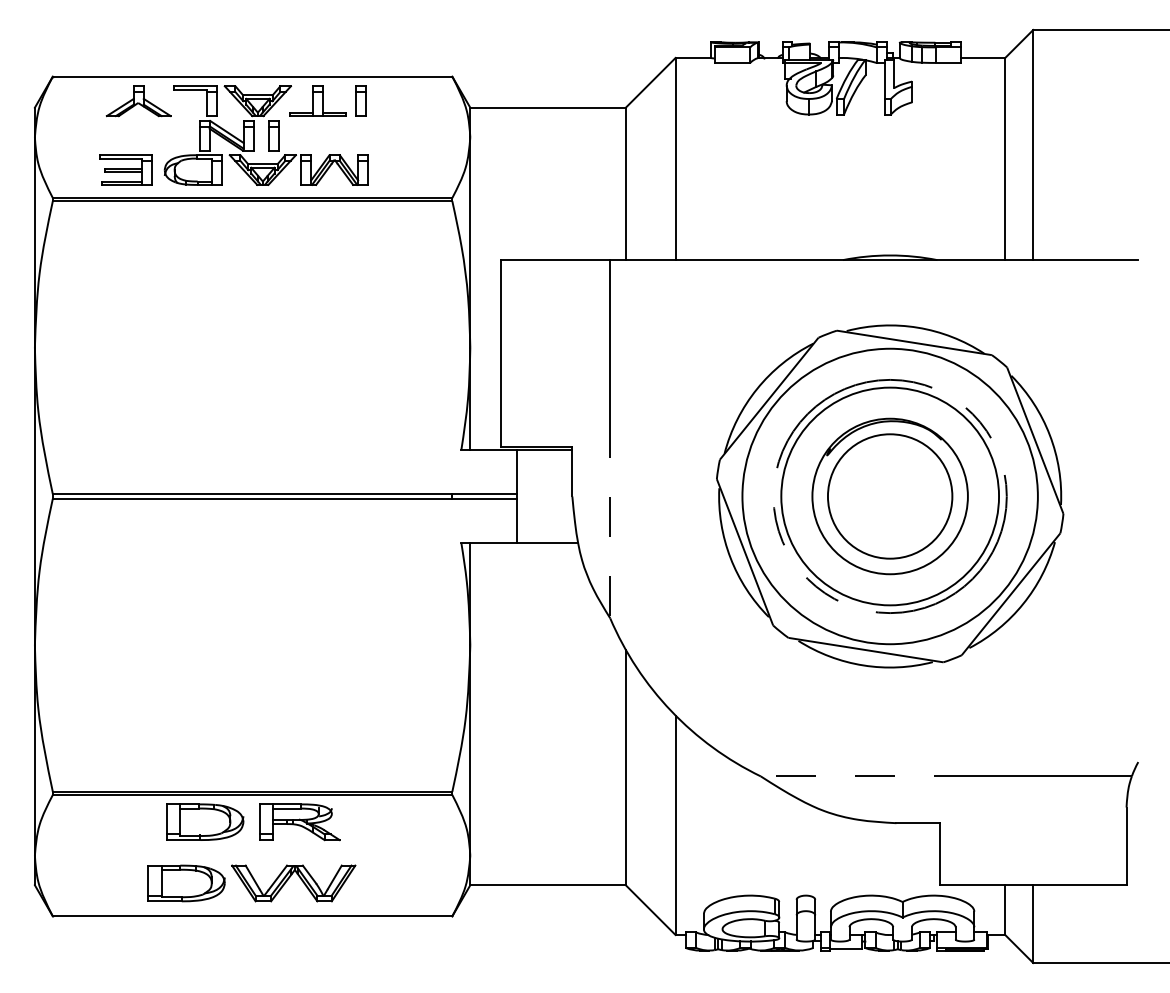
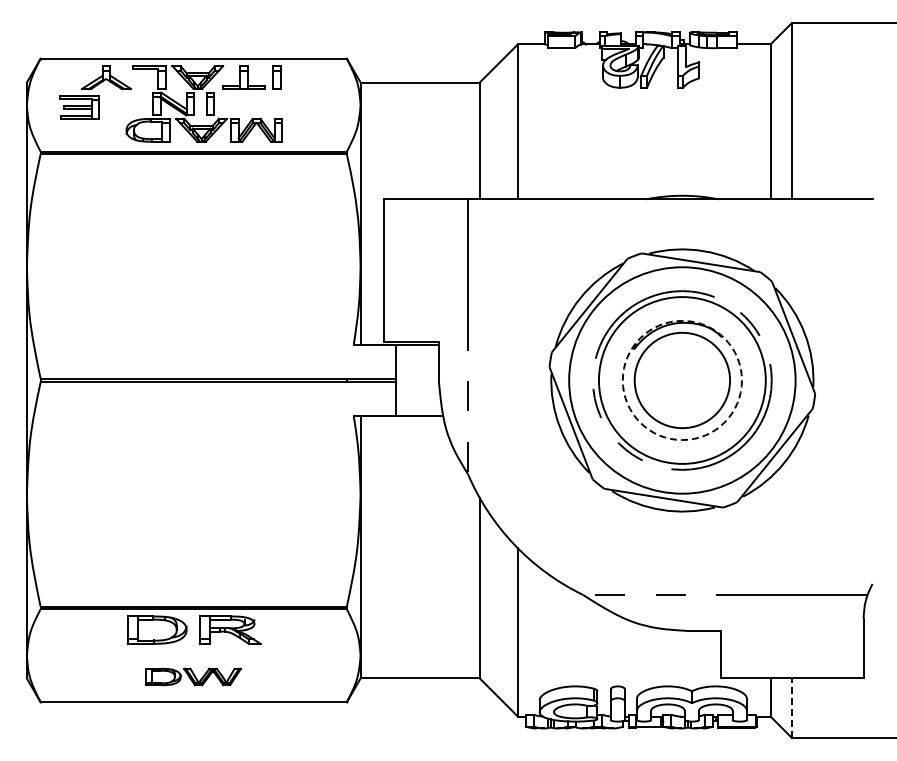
part: (125, 170) -> (79, 107), moved
circle: (889, 496) -> (681, 380), solid -> dashed
part: (252, 882) -> (193, 676), size x0.6
line: (1033, 924) -> (792, 708), solid -> dashed

